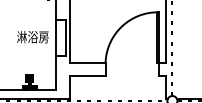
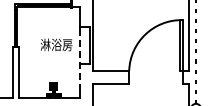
line: (55, 54) -> (79, 62), solid -> dashed

